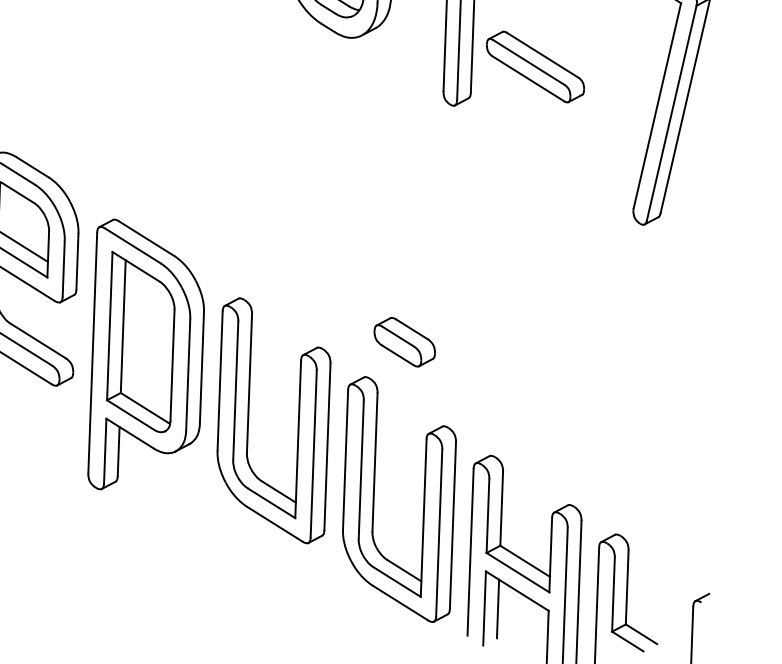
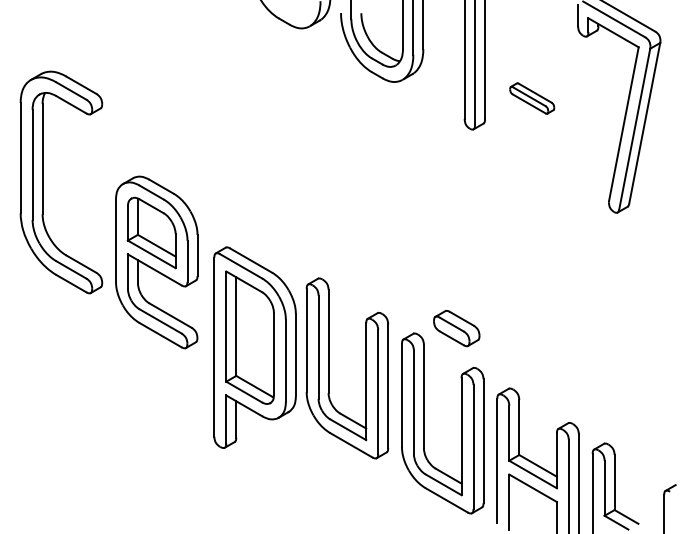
part: (534, 66) -> (531, 98), size x0.6
part: (404, 342) -> (456, 328), moved
part: (146, 355) -> (254, 347), moved
line: (498, 608) -> (519, 501), removed

